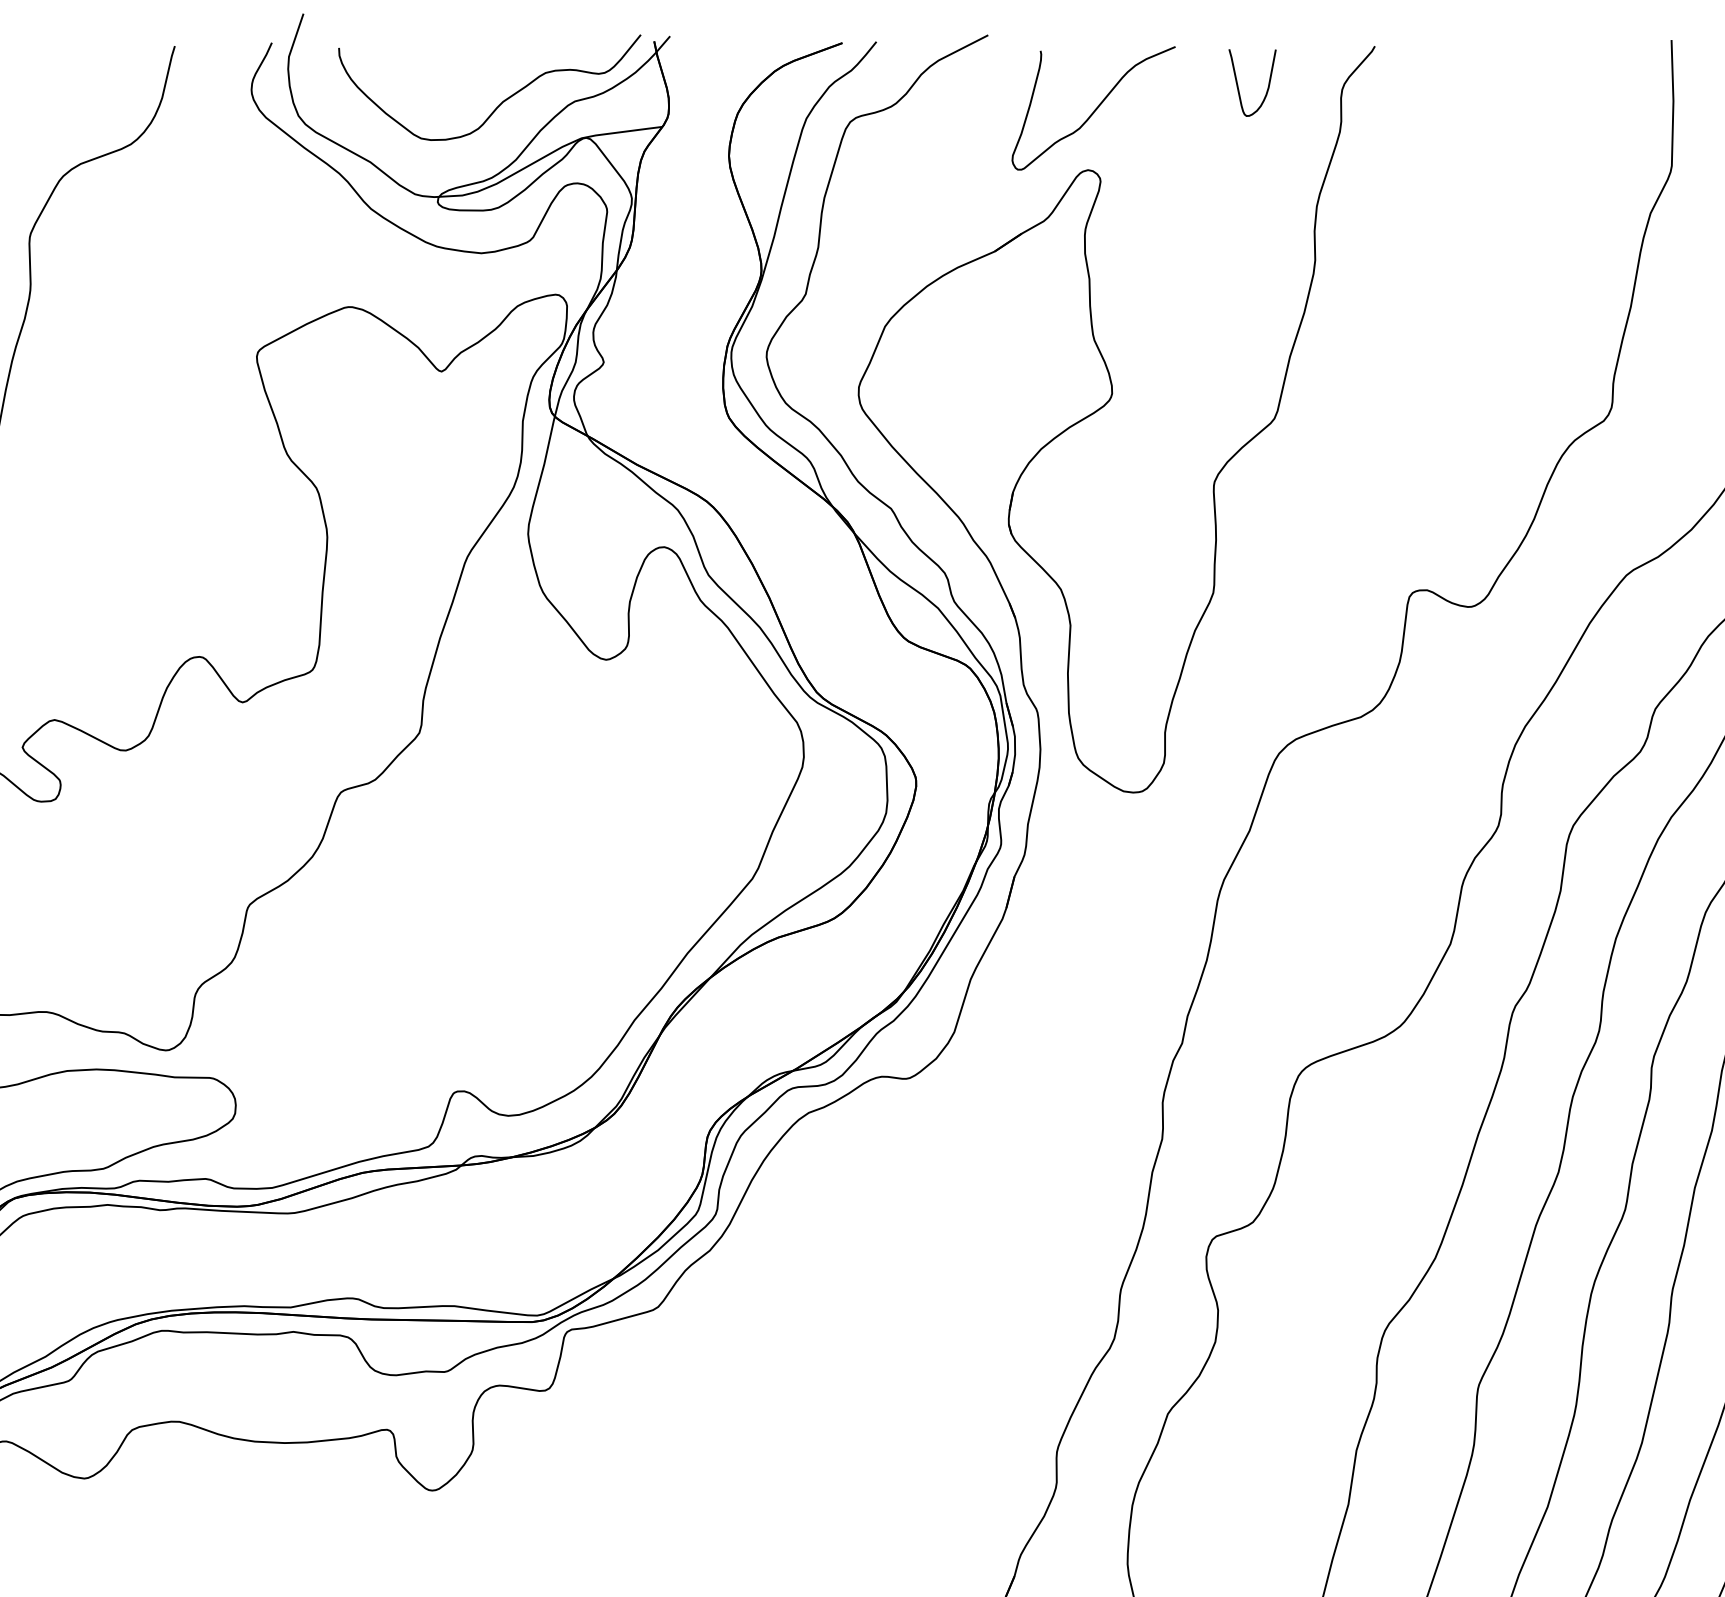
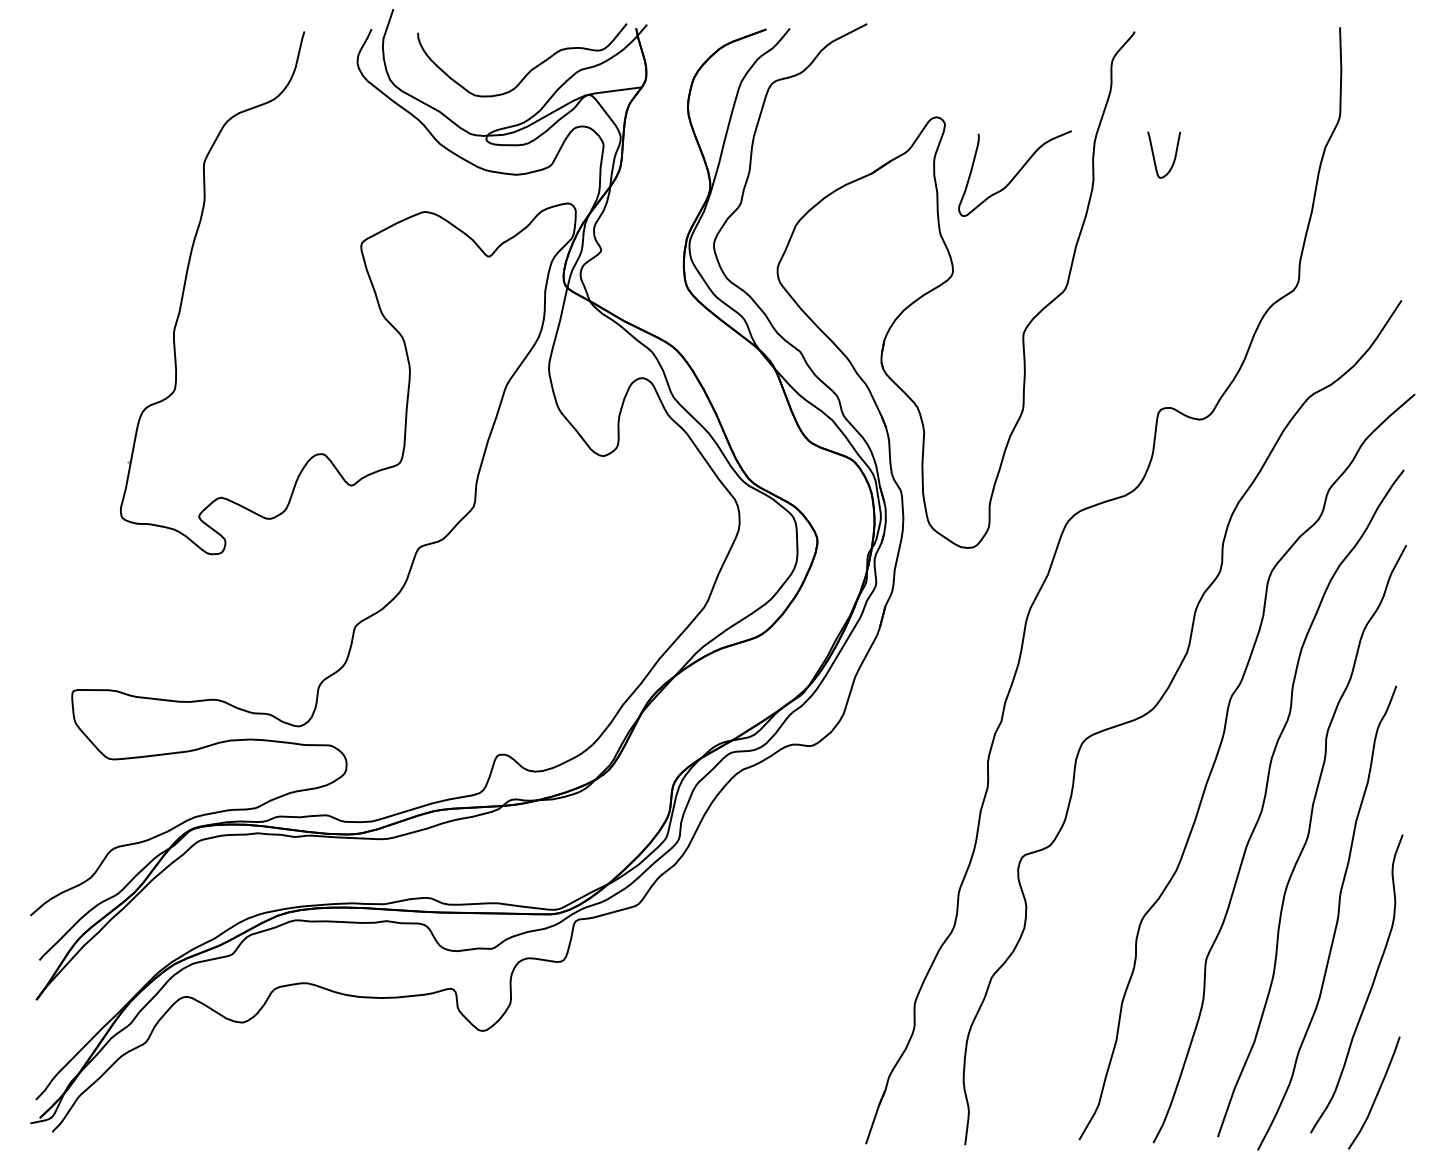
curve: (1238, 82) -> (1154, 154), moved
curve: (1094, 109) -> (1015, 174), moved

